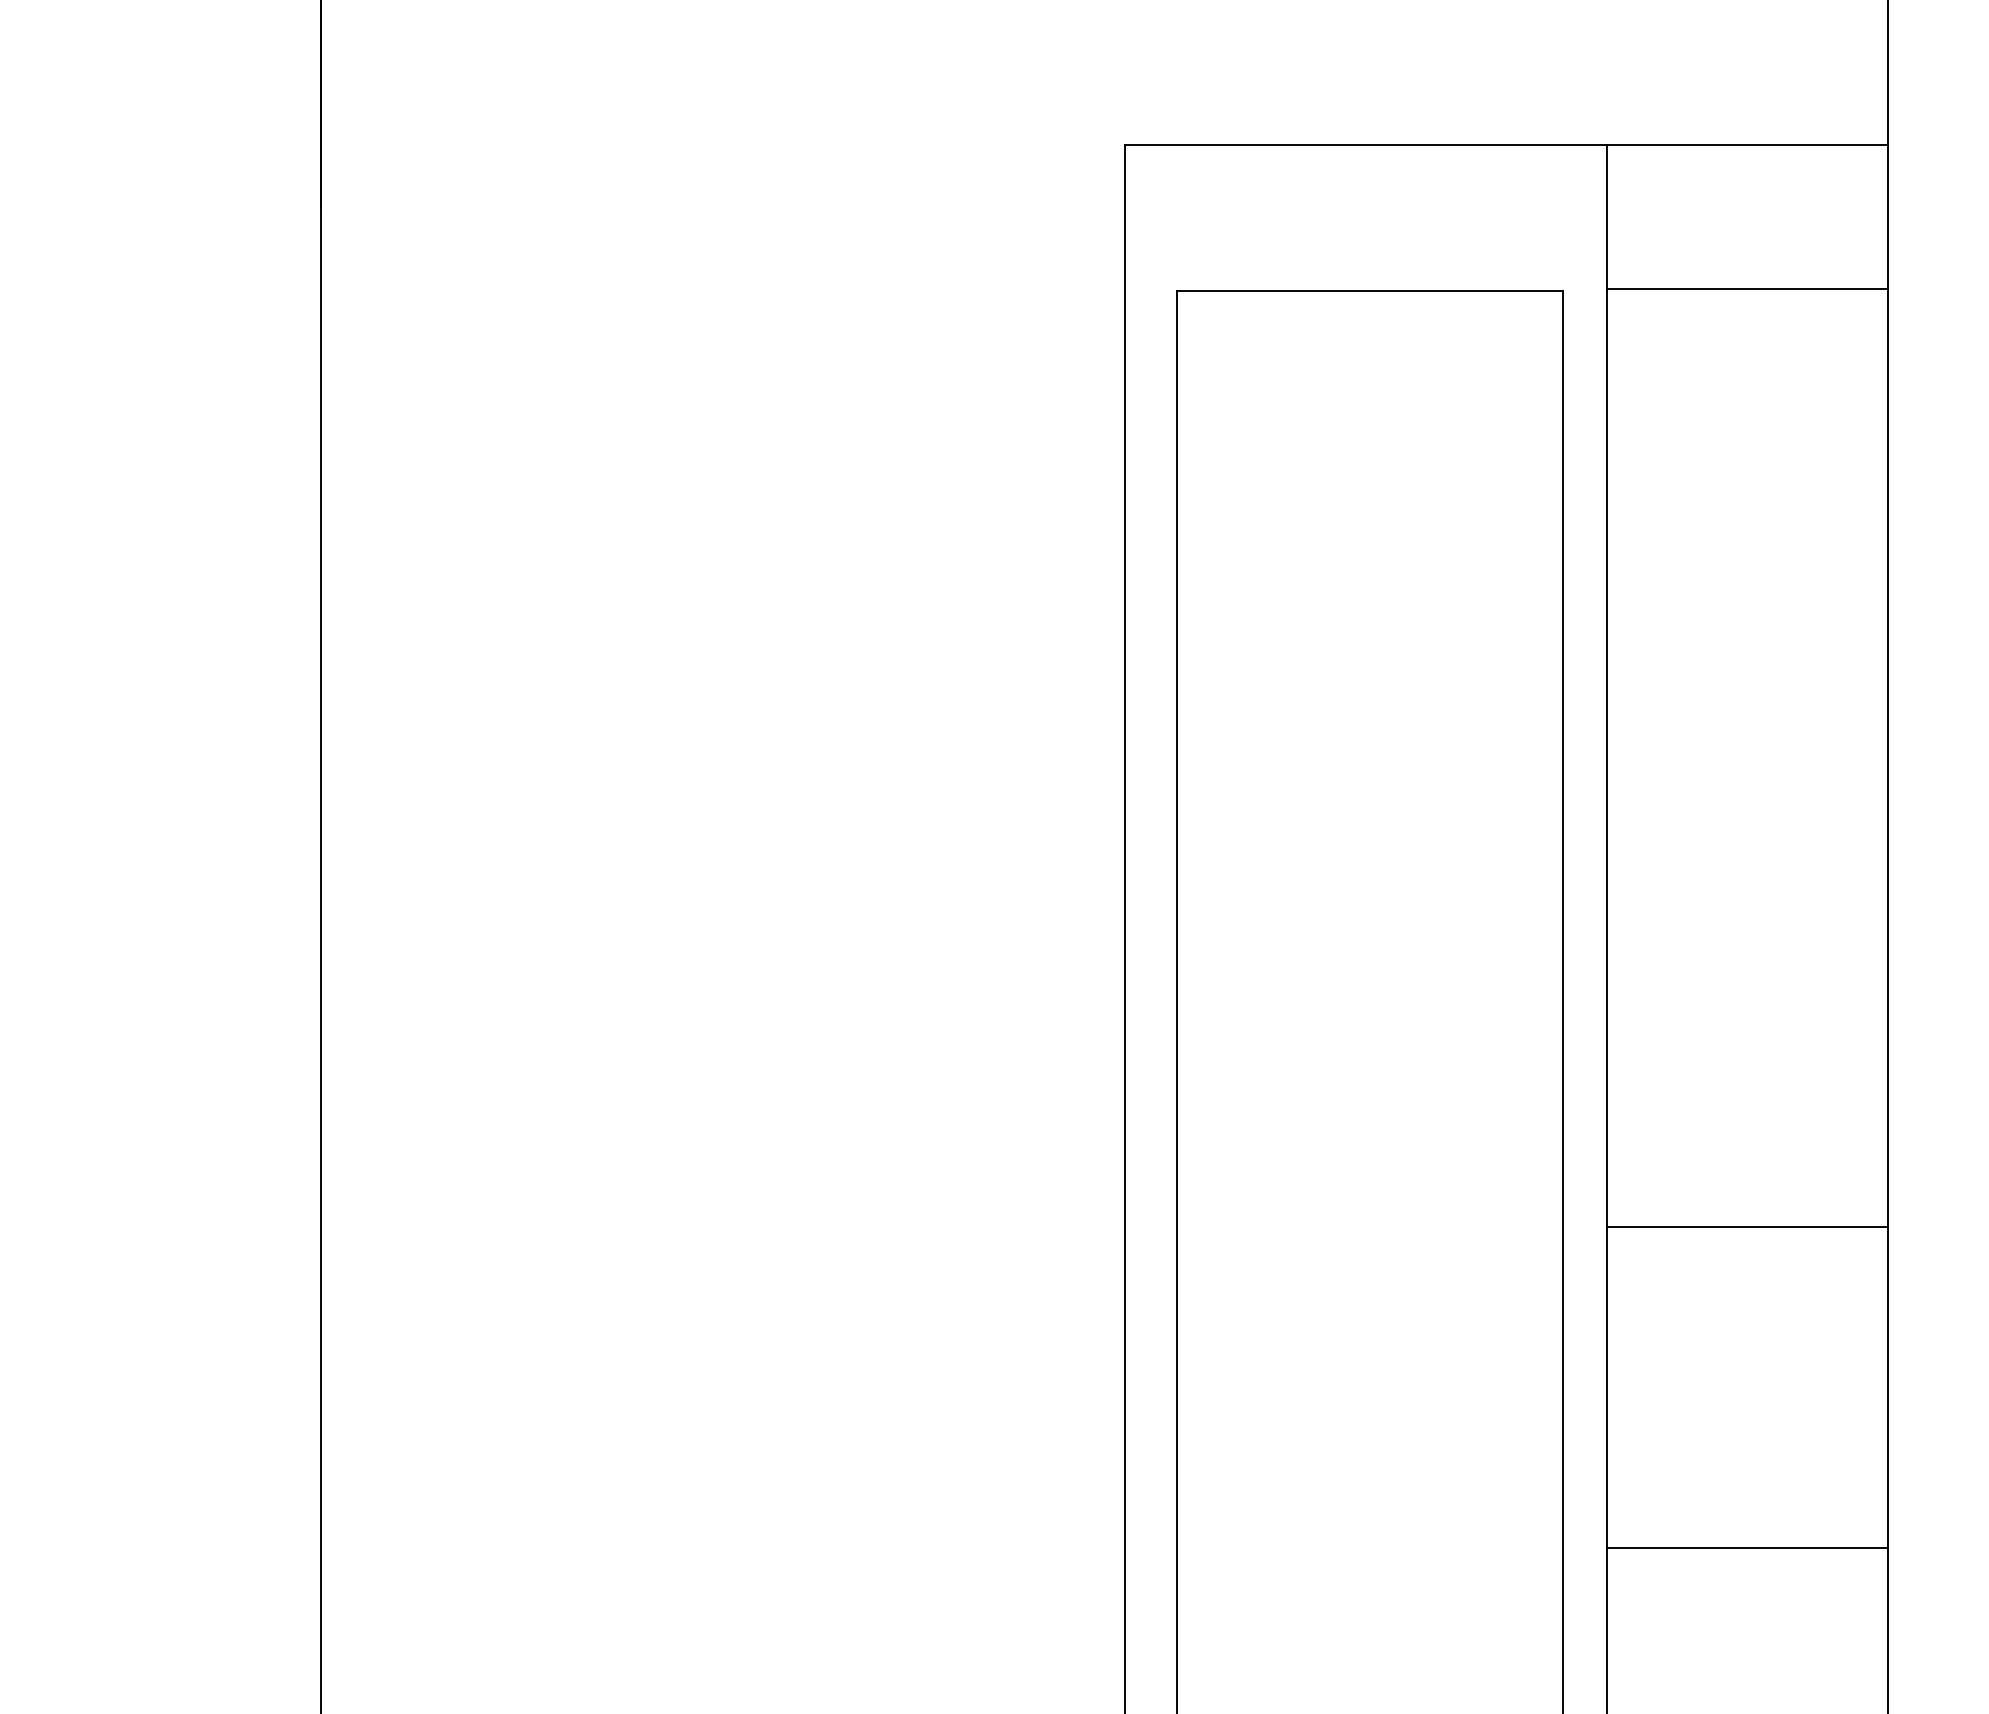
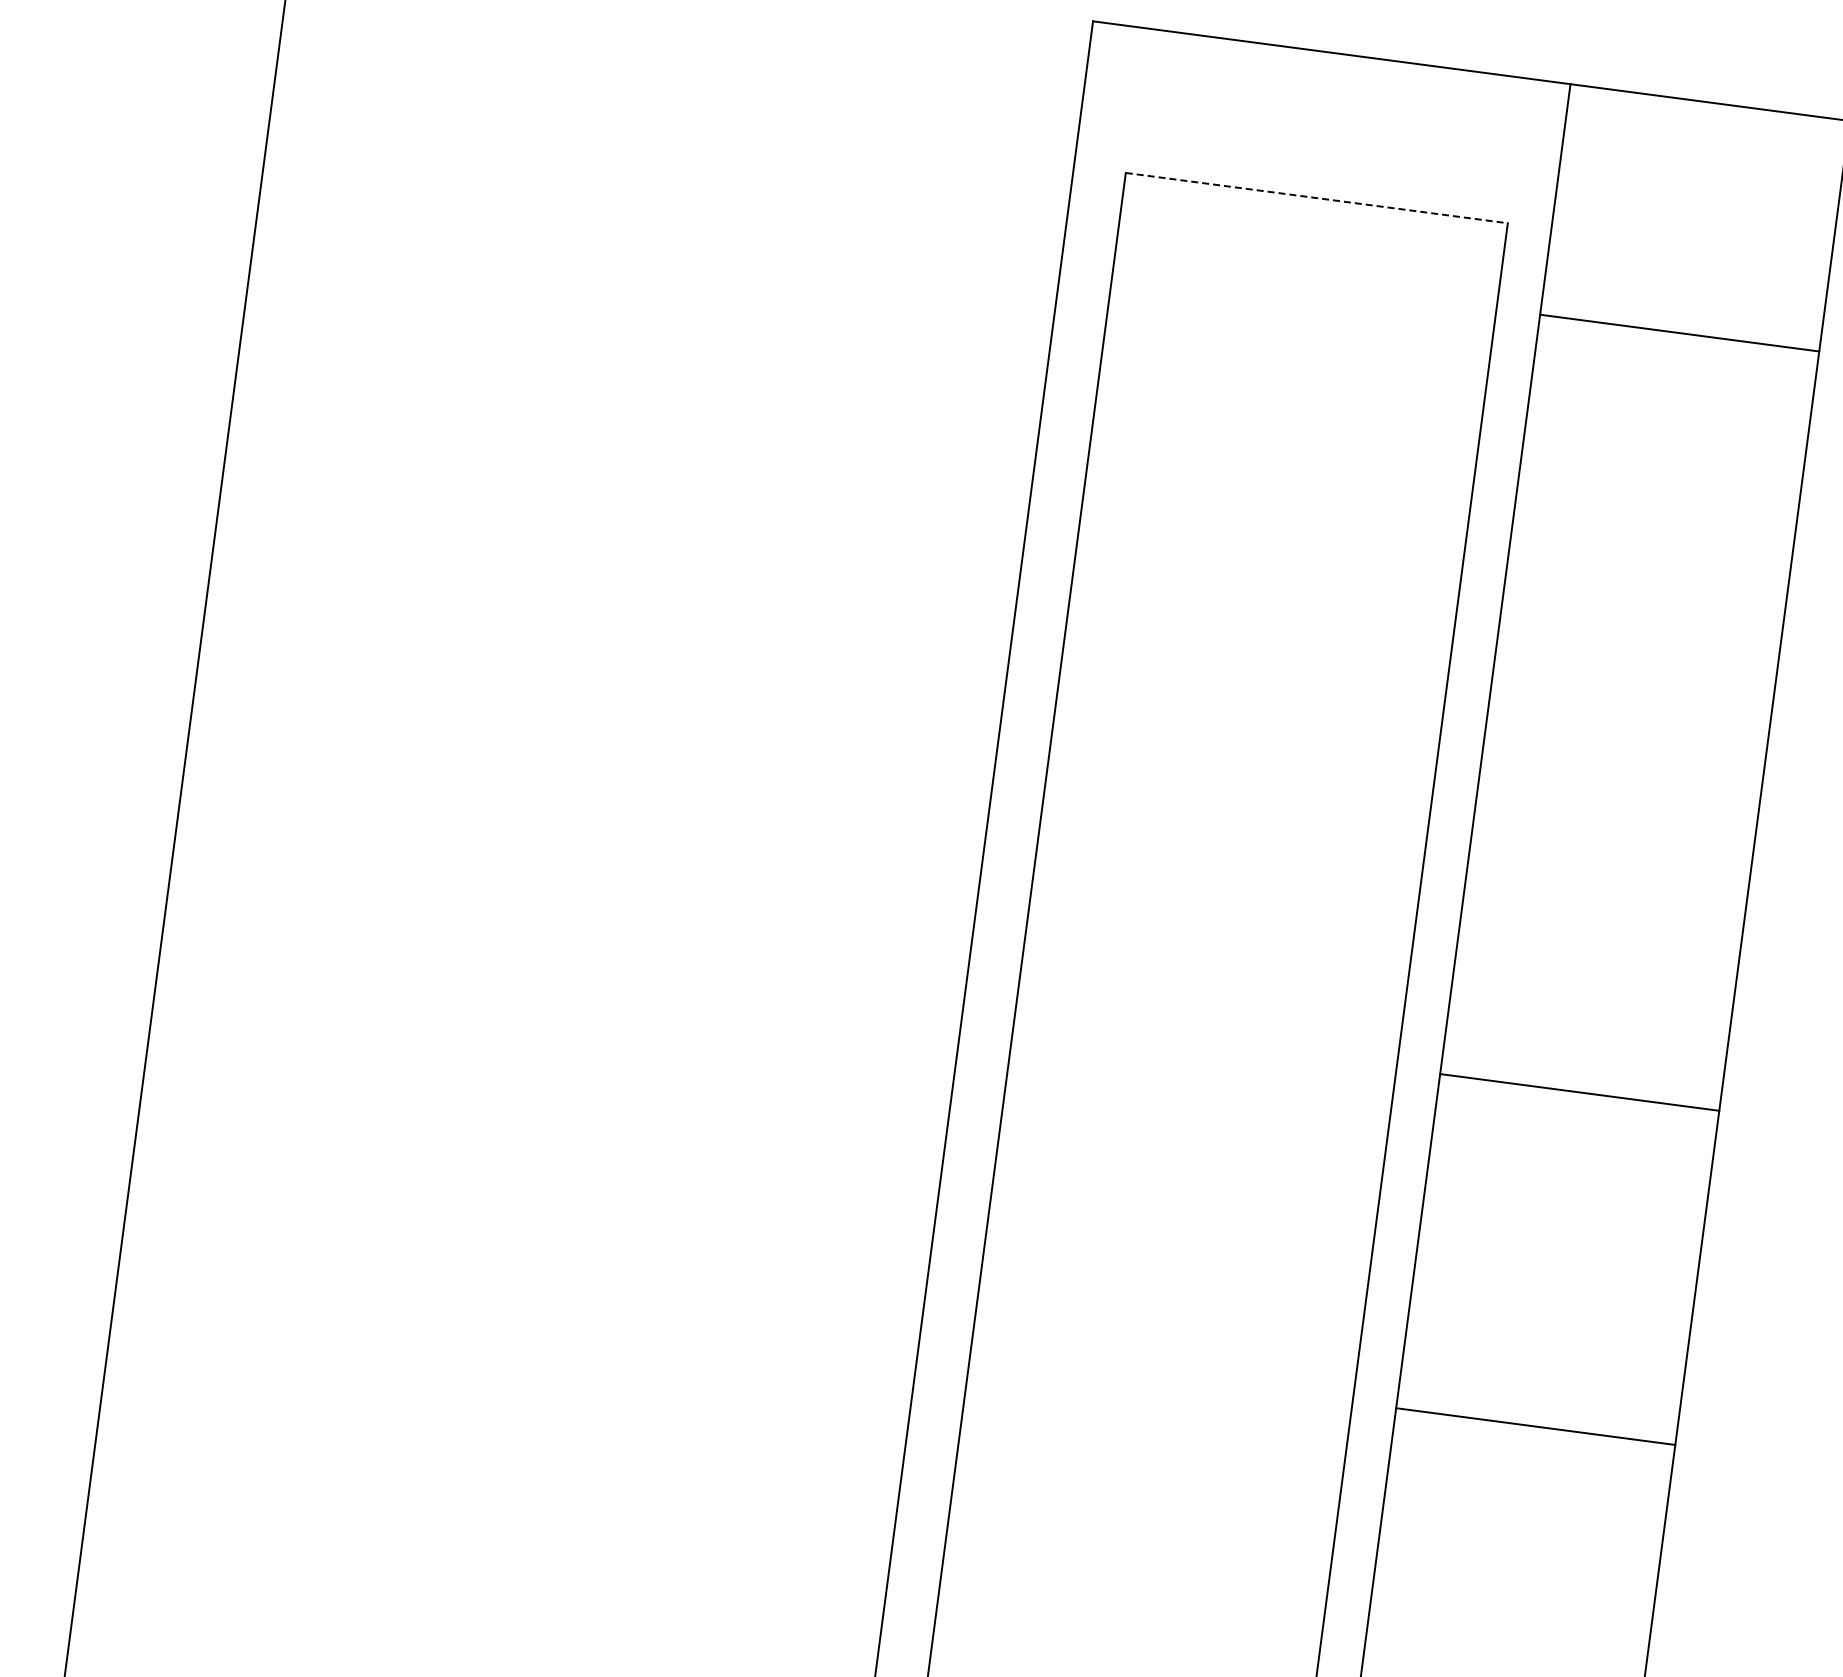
line: (1747, 289) -> (1679, 333), moved
line: (1369, 290) -> (1316, 197), solid -> dashed
line: (1747, 1227) -> (1579, 1092), moved
line: (1747, 1548) -> (1535, 1427), moved

